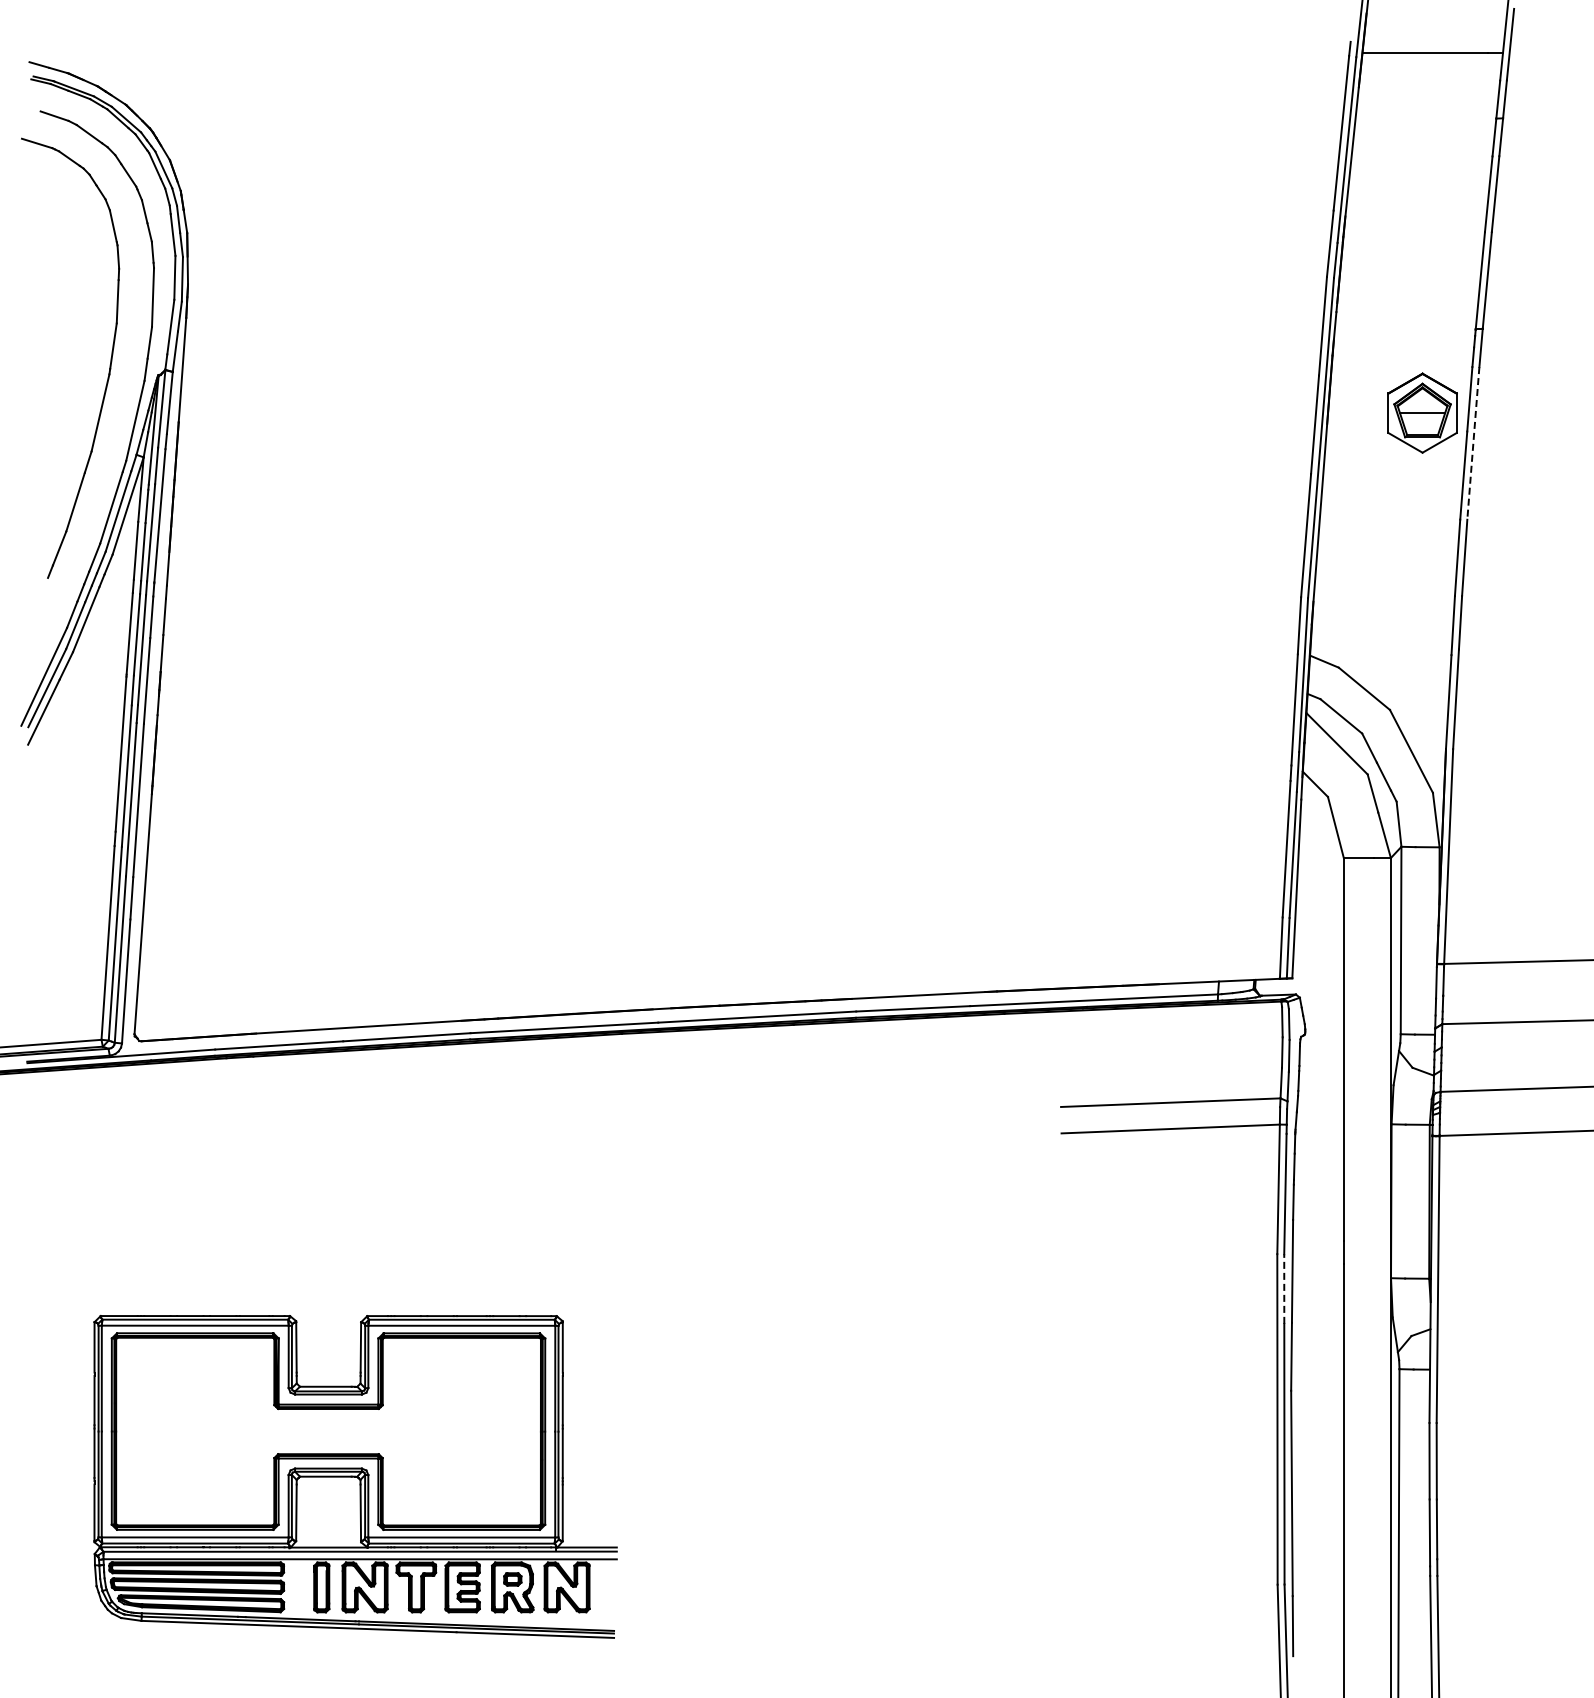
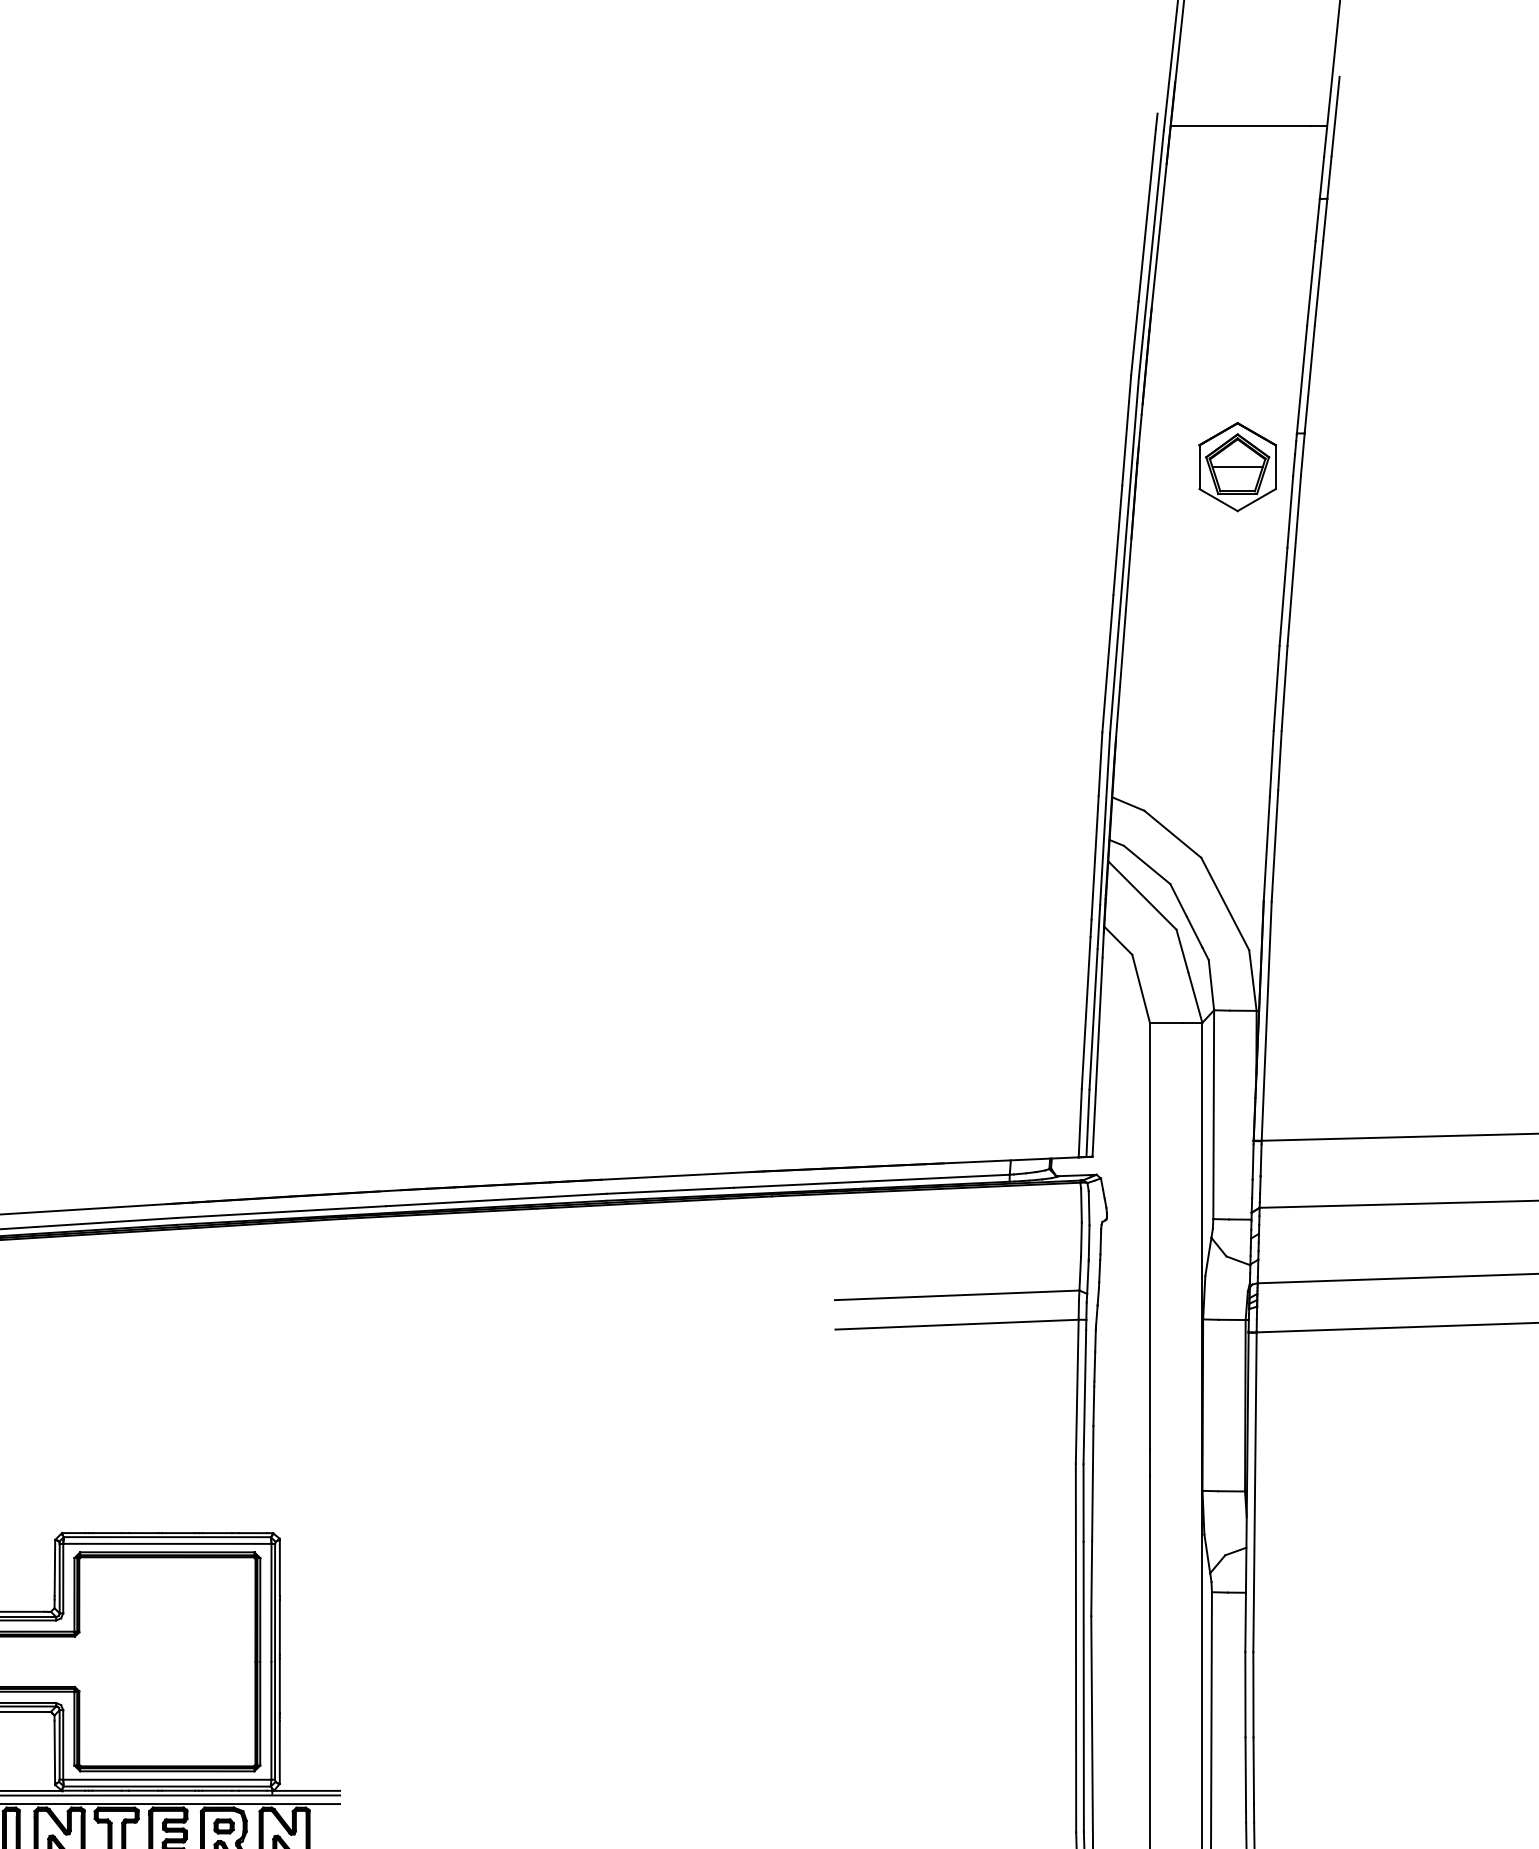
part: (1422, 412) -> (1237, 466), moved
line: (1473, 443) -> (1294, 561), dashed -> solid
line: (1284, 1289) -> (1083, 1503), dashed -> solid

